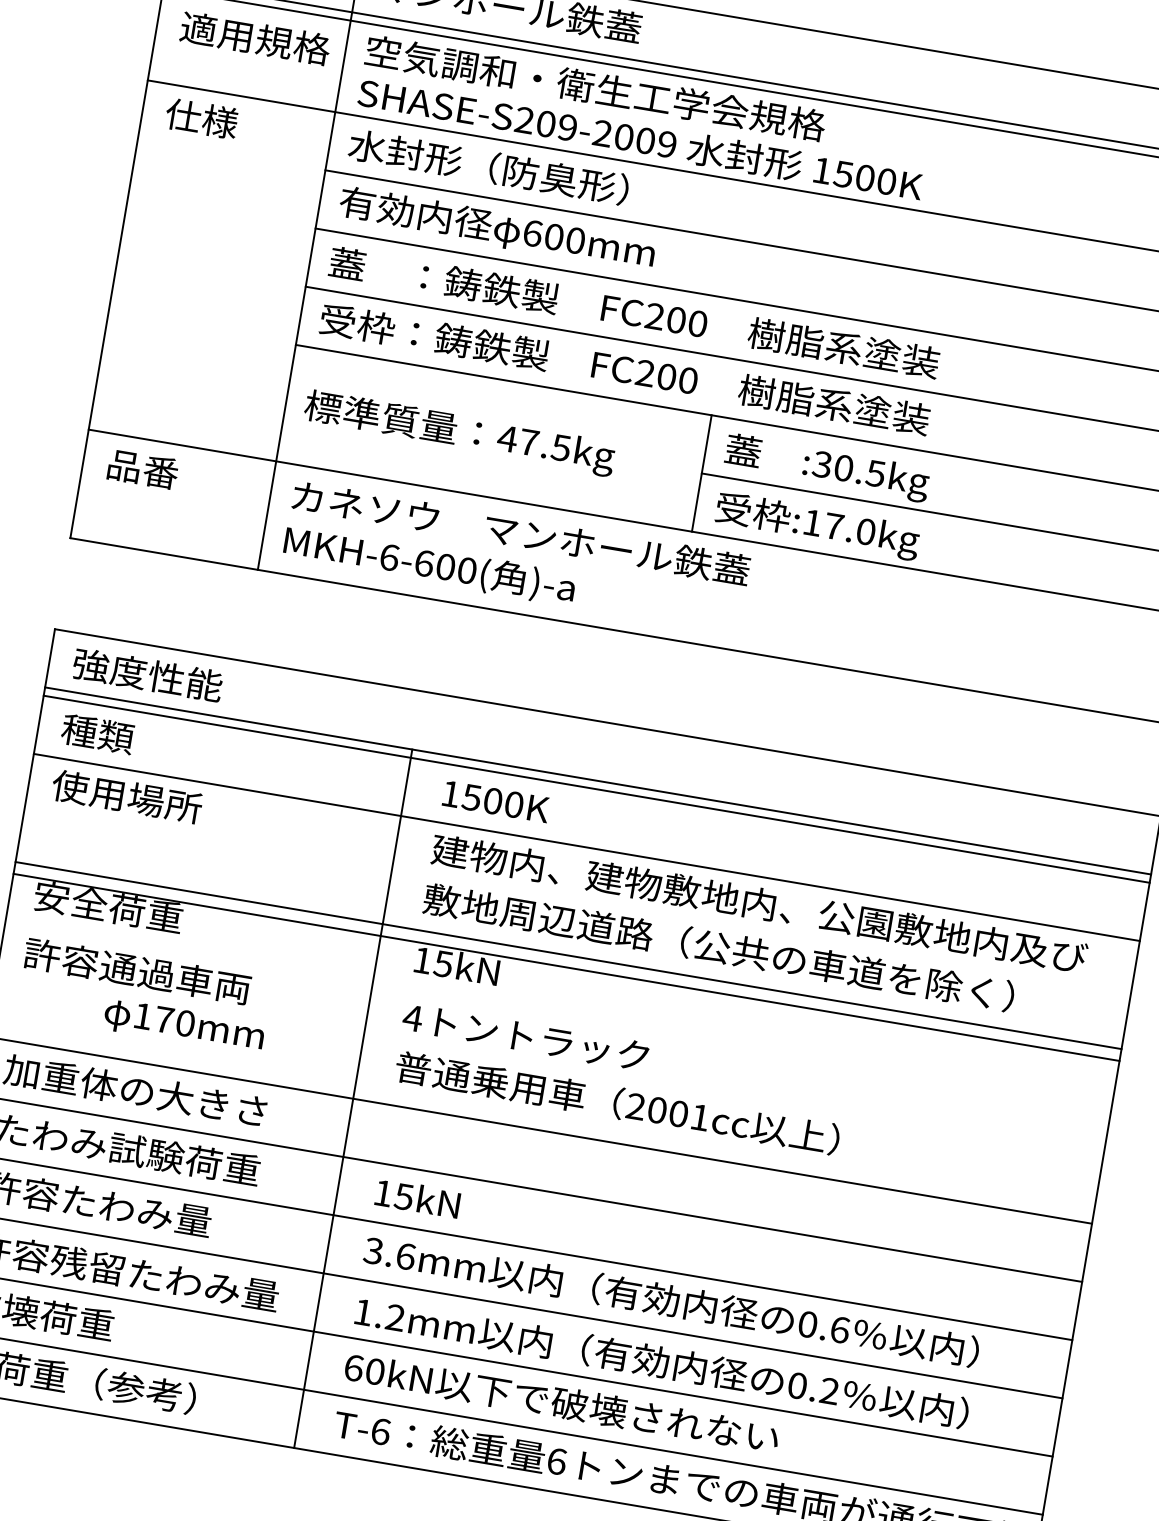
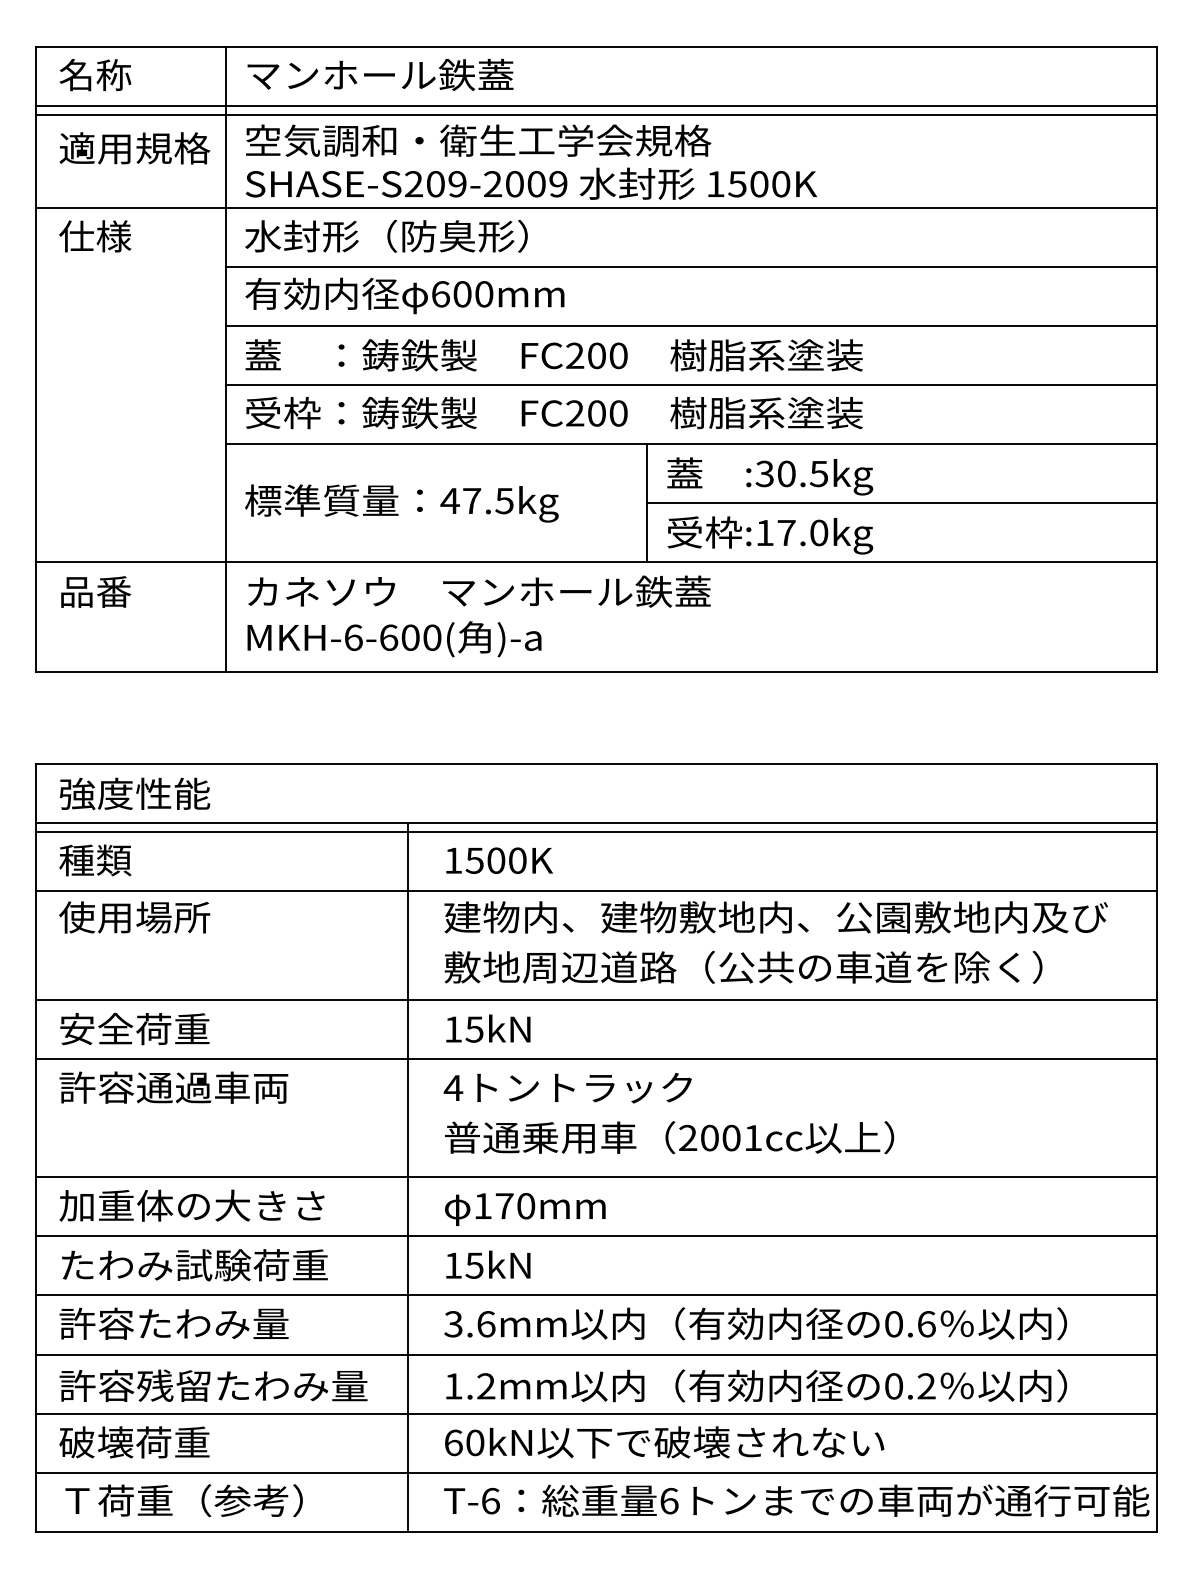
line: (566, 967) -> (596, 1059), moved
text: (184, 1026) -> (525, 1209), moved

